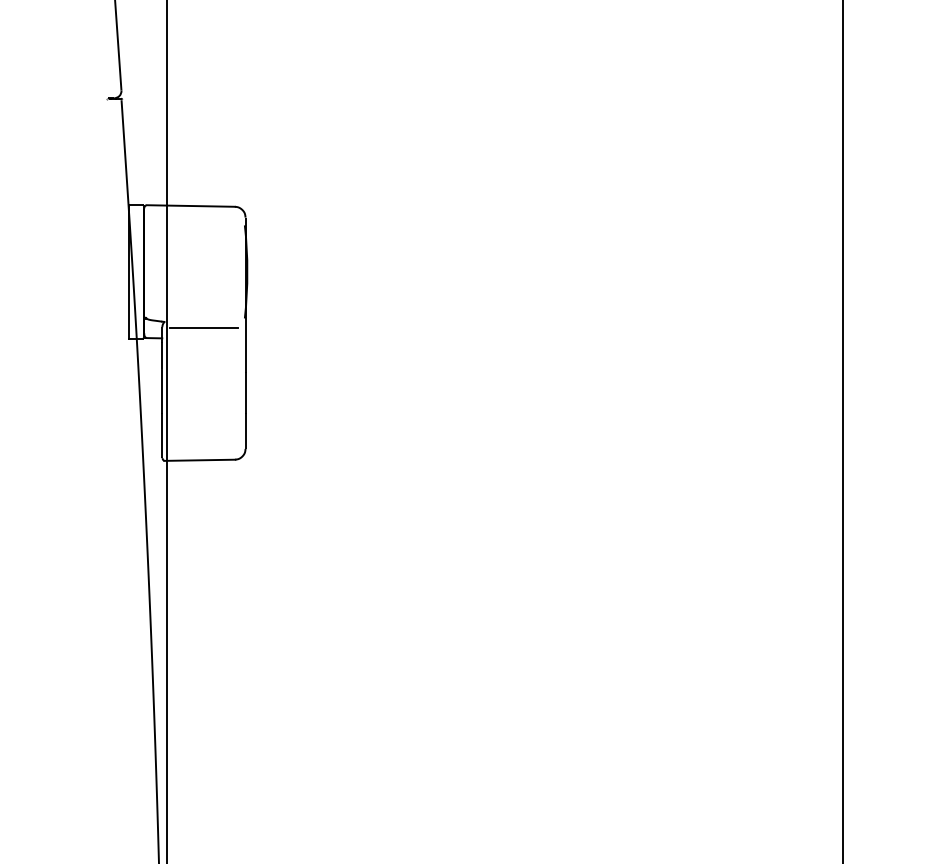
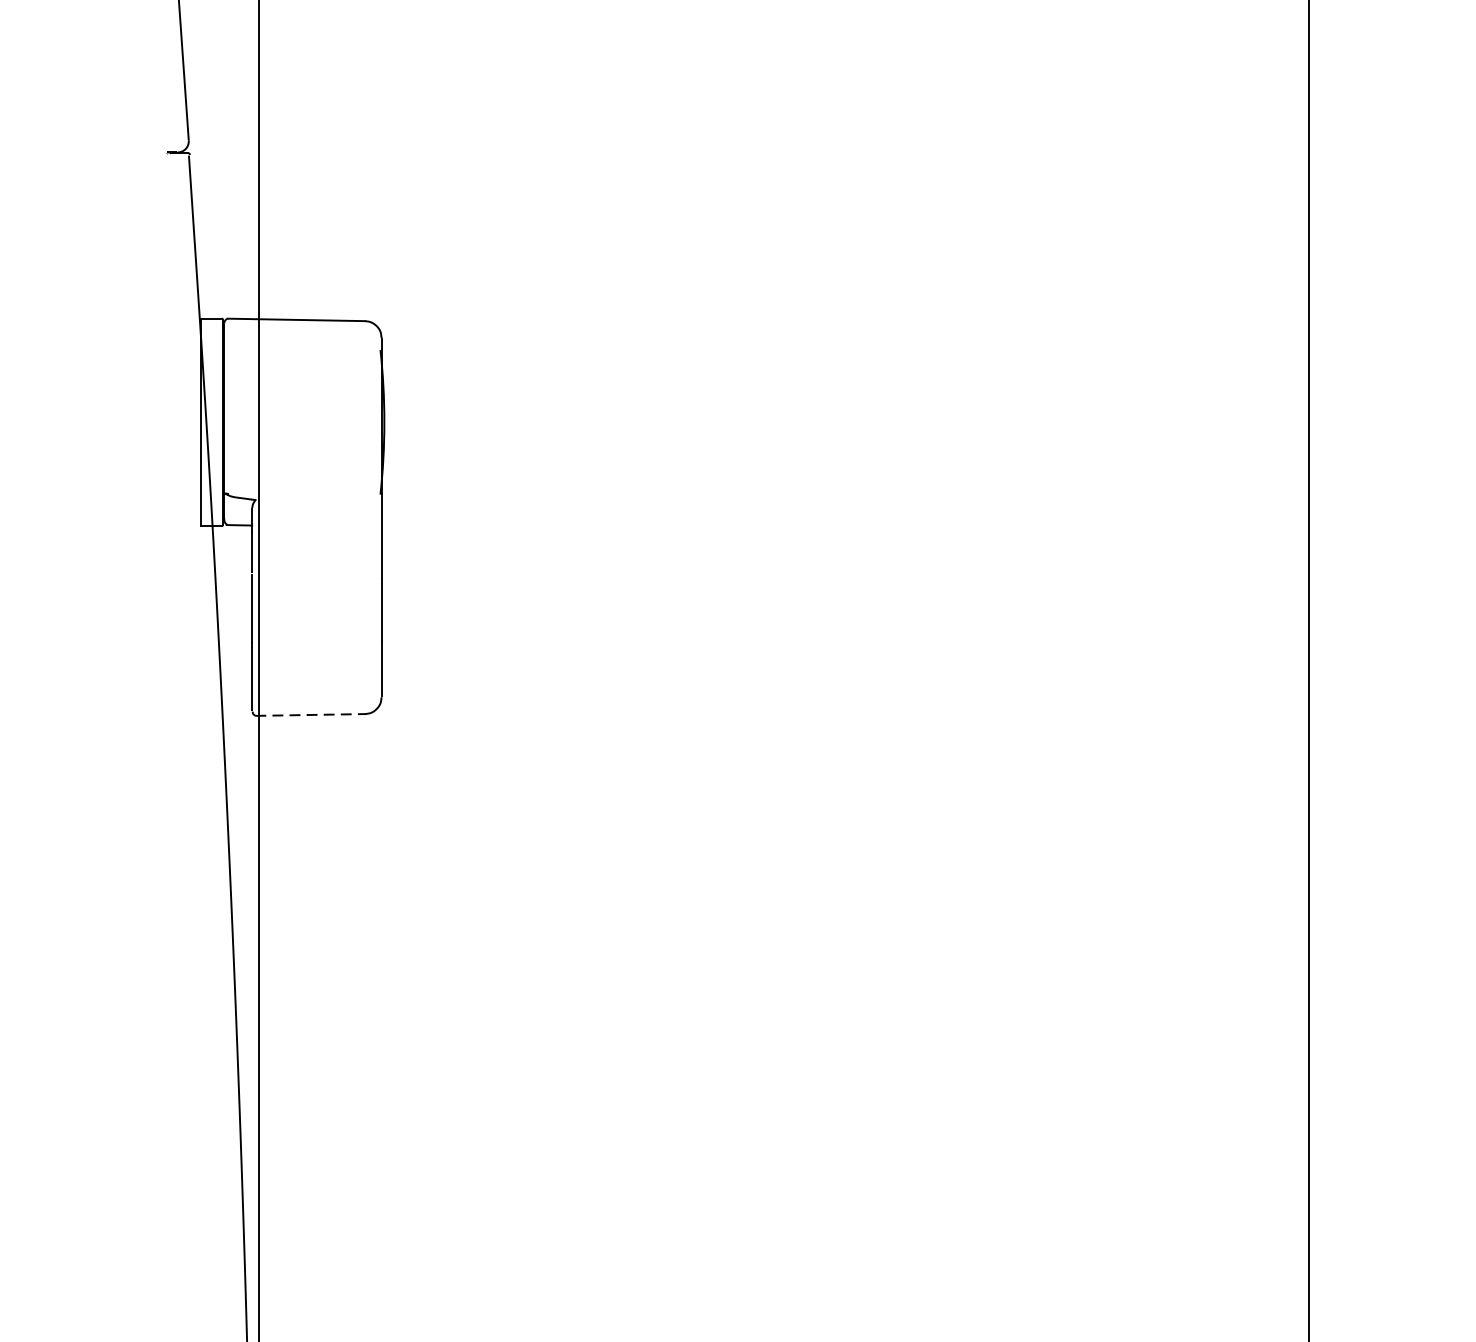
line: (203, 327) -> (316, 508), removed
line: (199, 460) -> (310, 715), solid -> dashed

